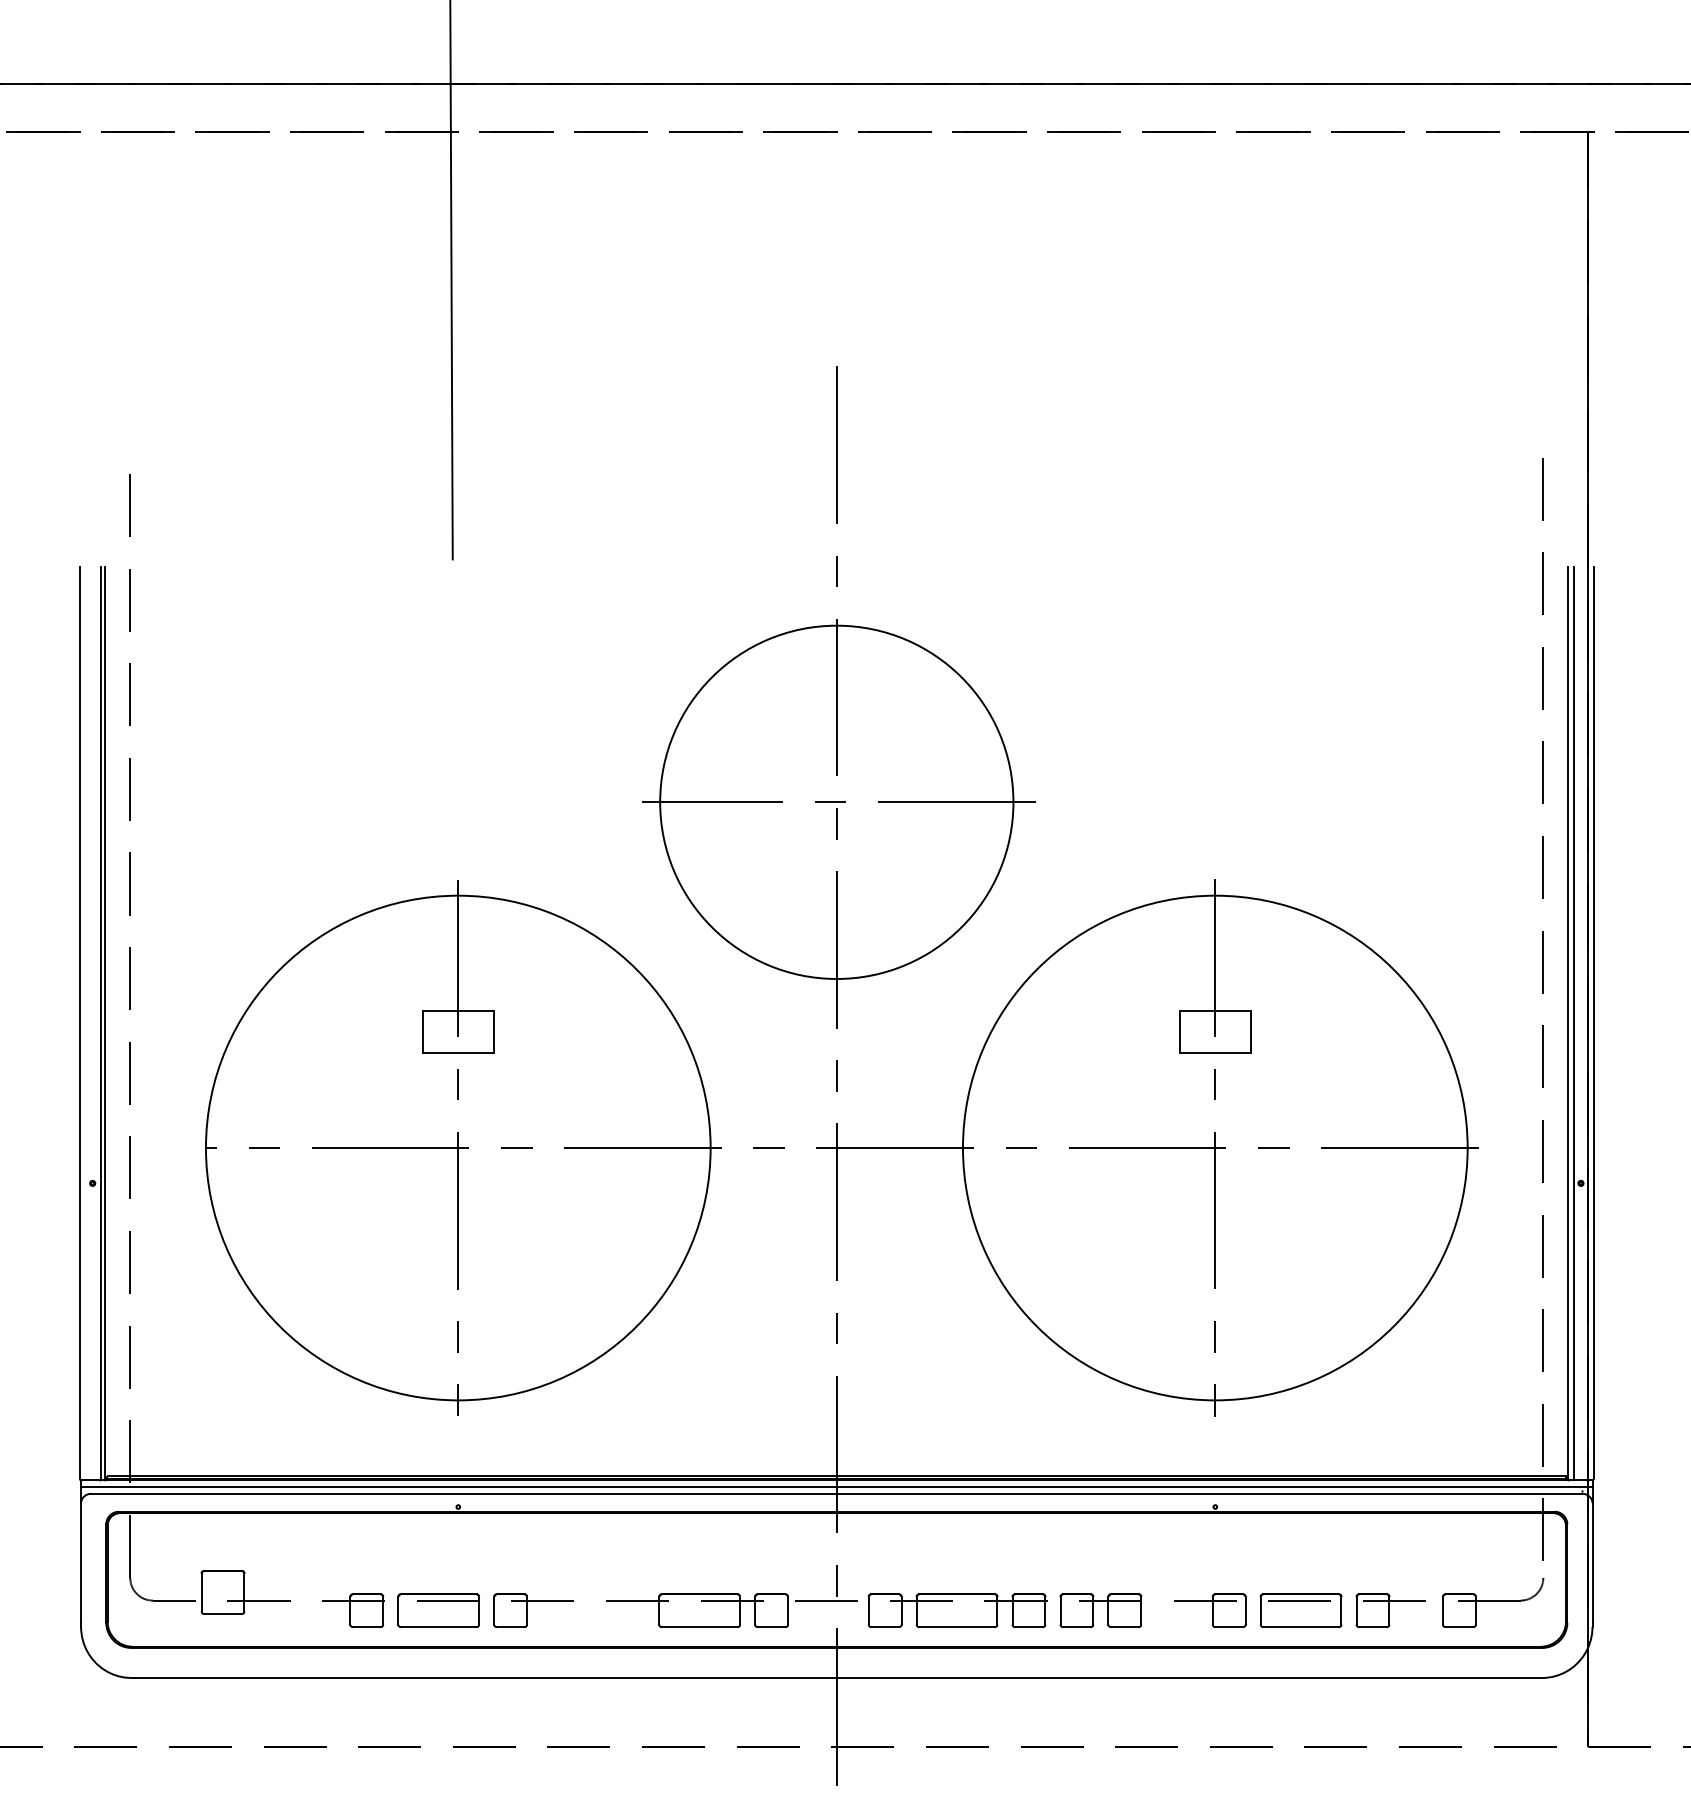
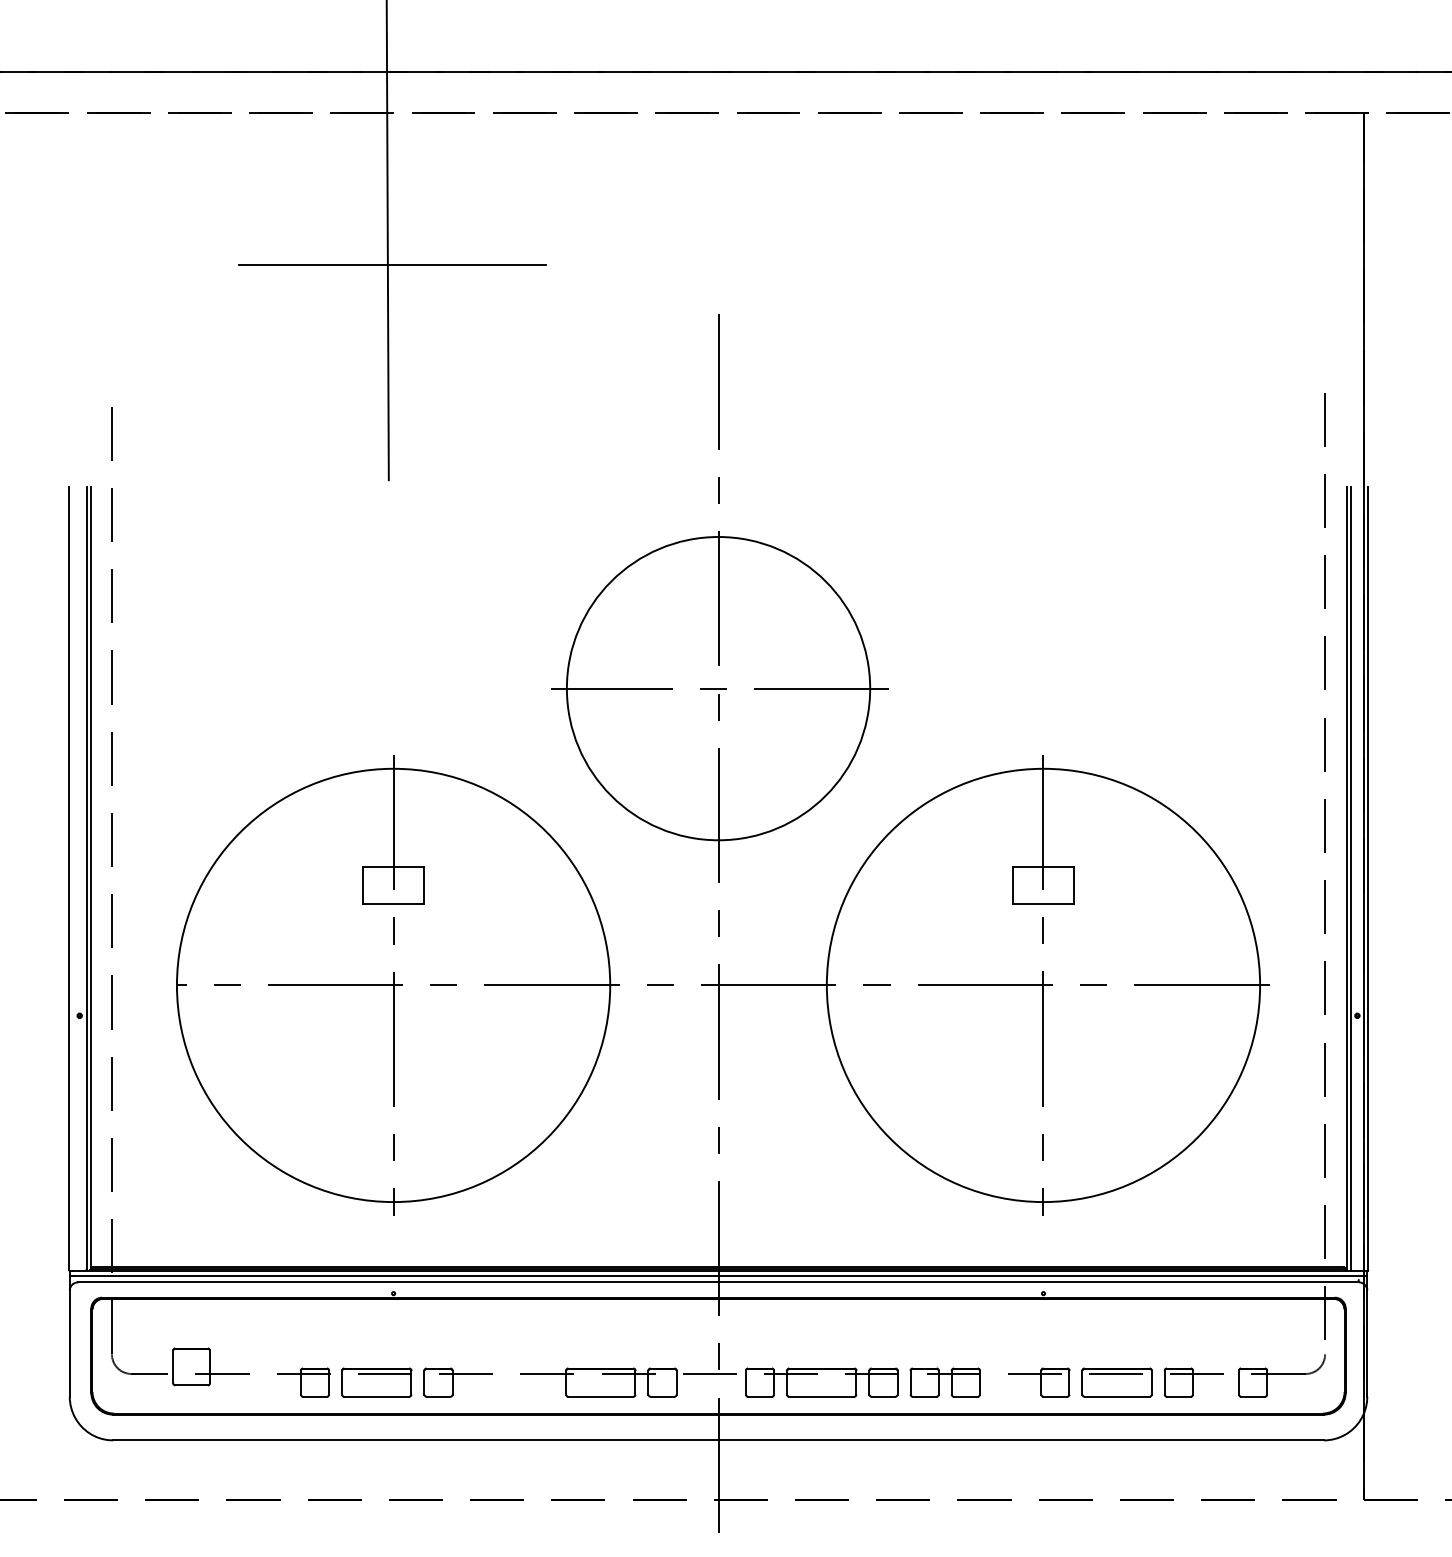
line: (456, 308) -> (392, 264), added

